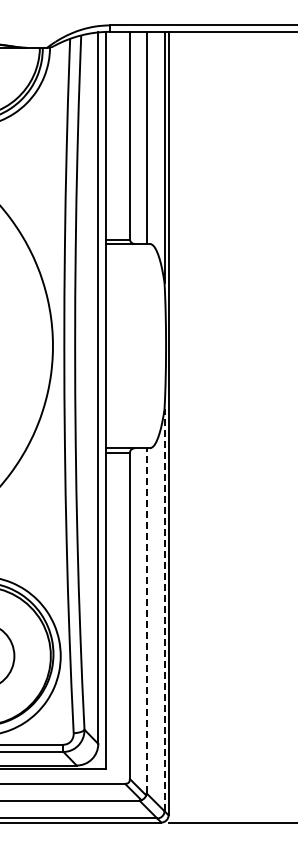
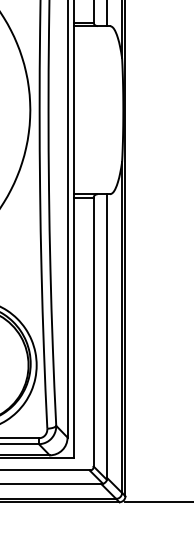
line: (164, 610) -> (122, 327), dashed -> solid
line: (146, 620) -> (107, 335), dashed -> solid

